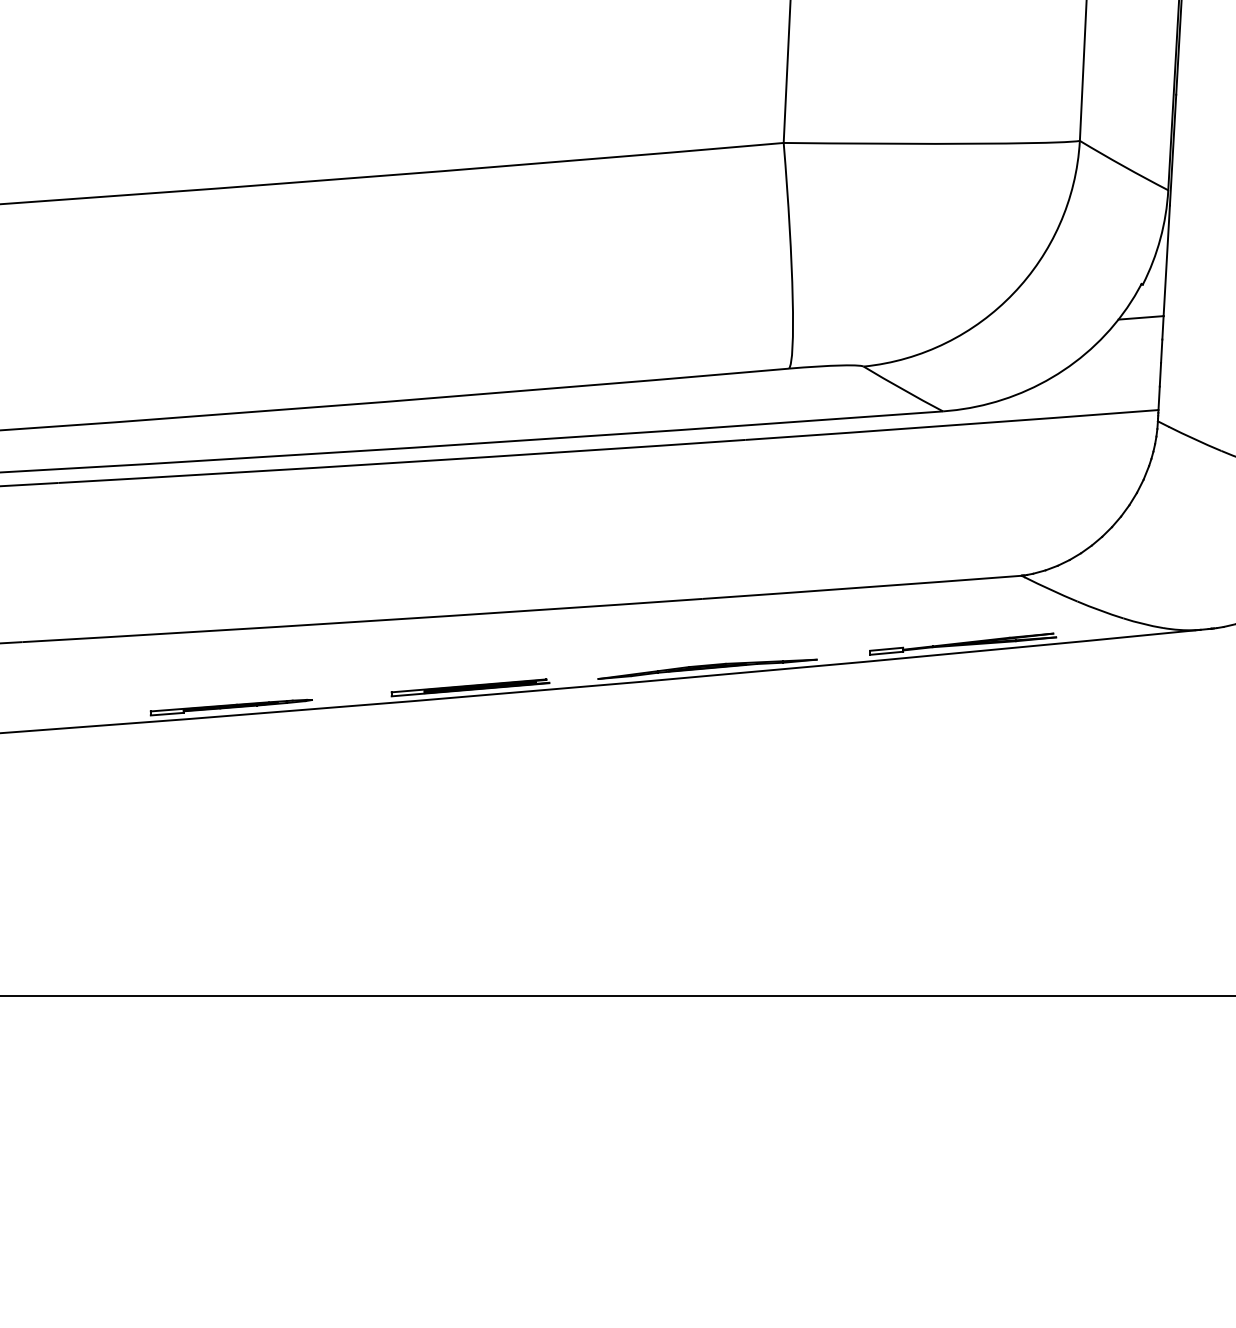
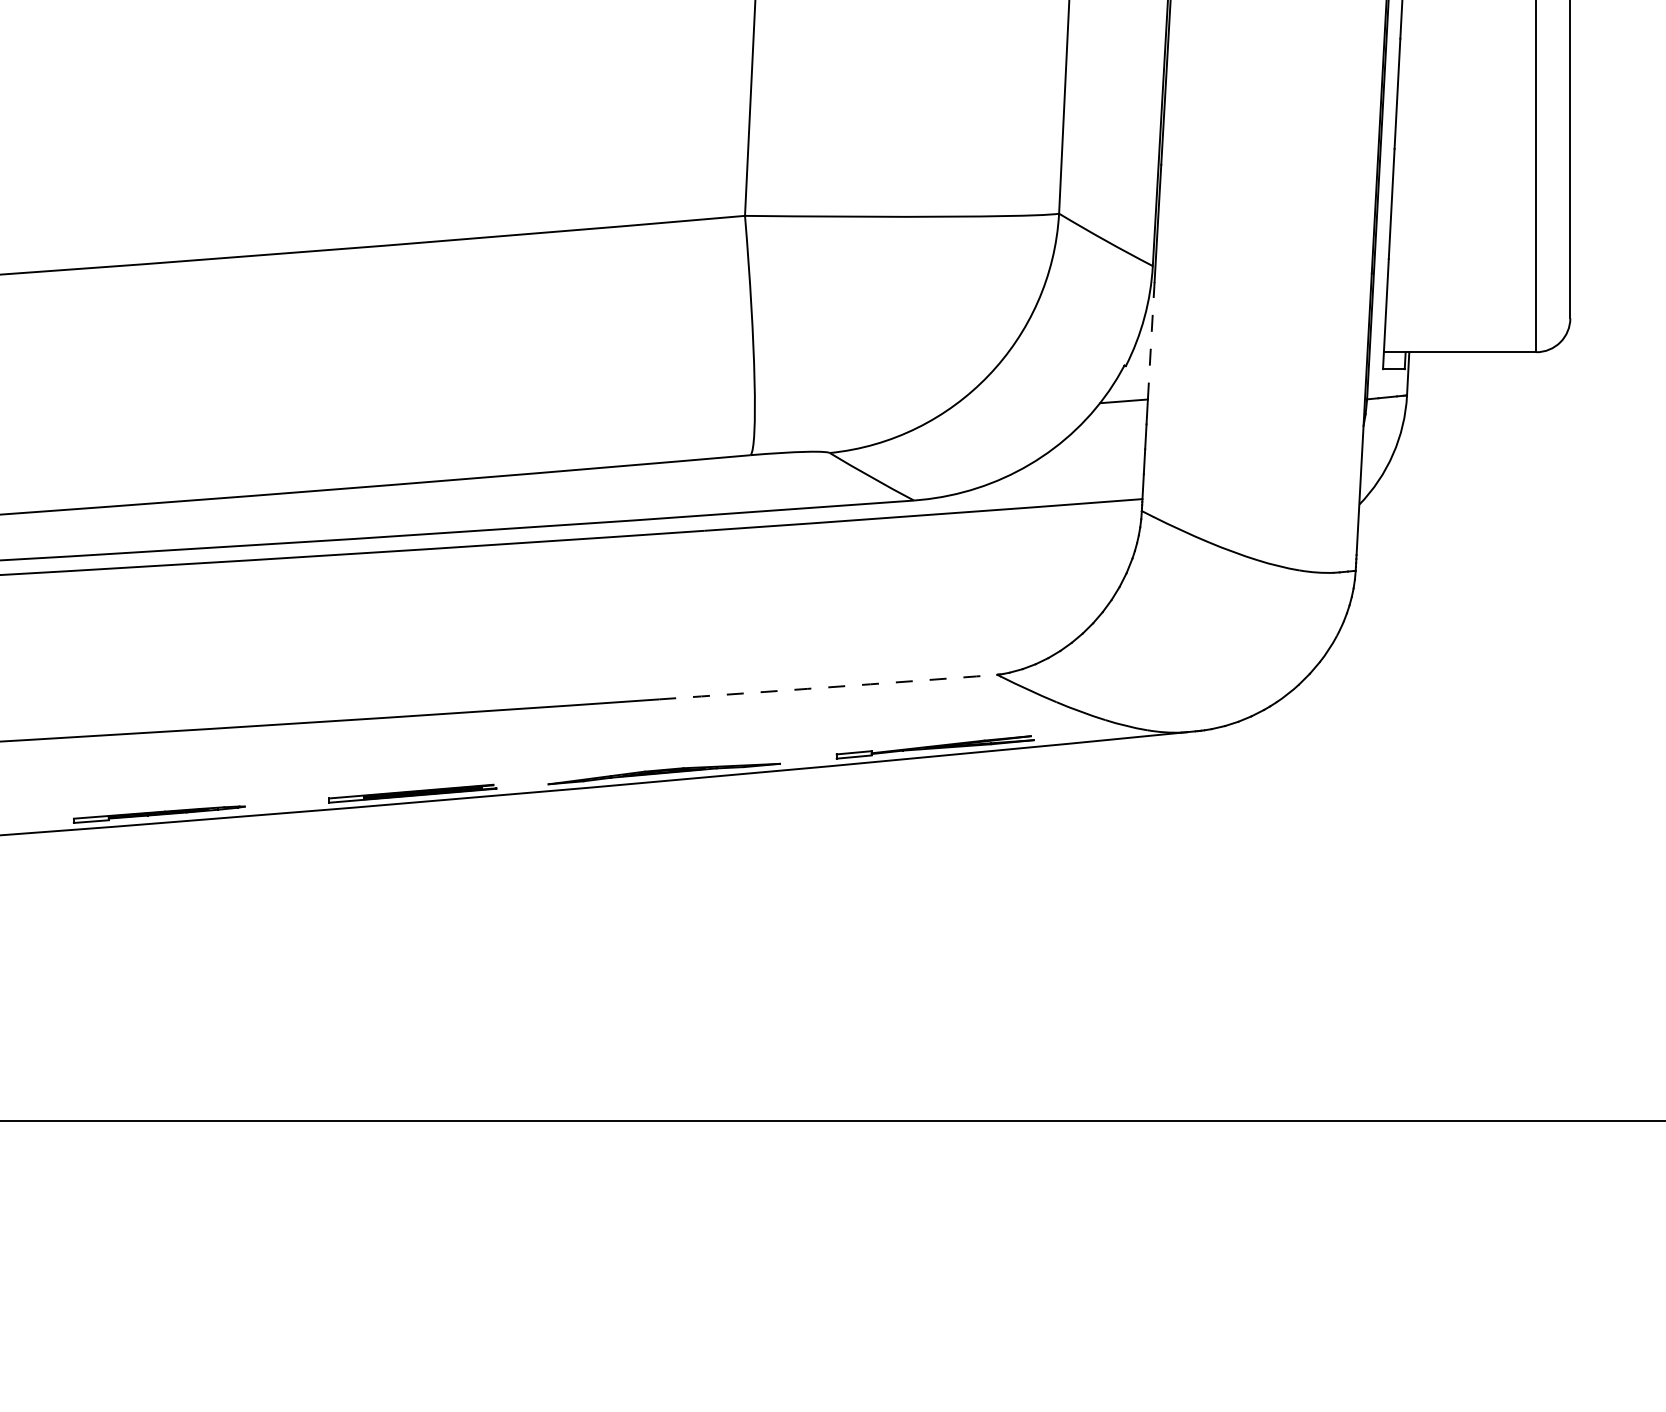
line: (1167, 260) -> (1151, 340), solid -> dashed
arc: (862, 587) -> (828, 687), solid -> dashed

